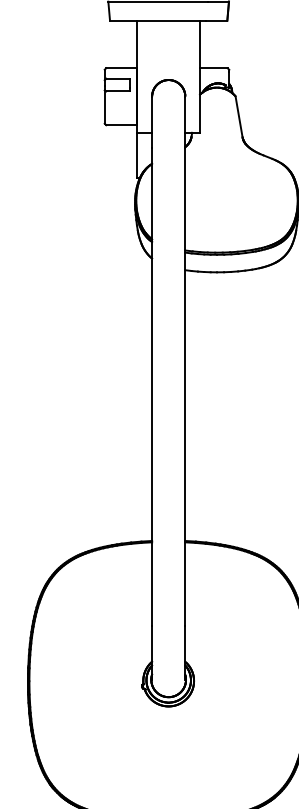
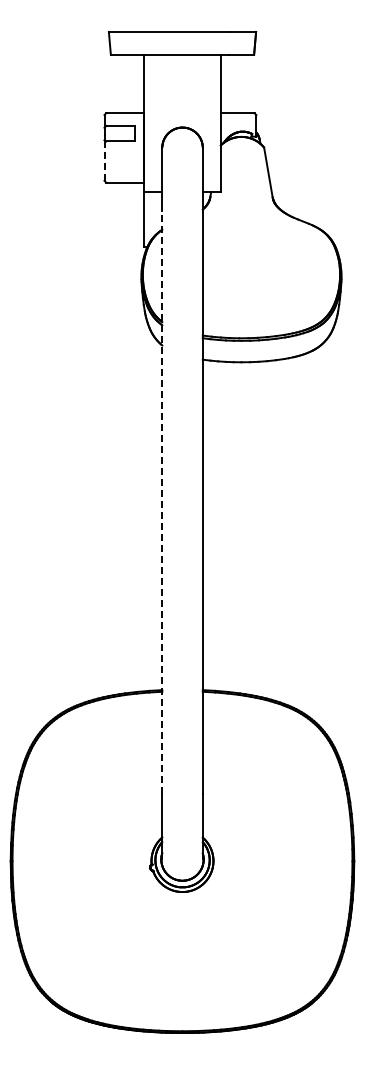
line: (104, 107) -> (104, 160), solid -> dashed
line: (152, 386) -> (162, 501), solid -> dashed

